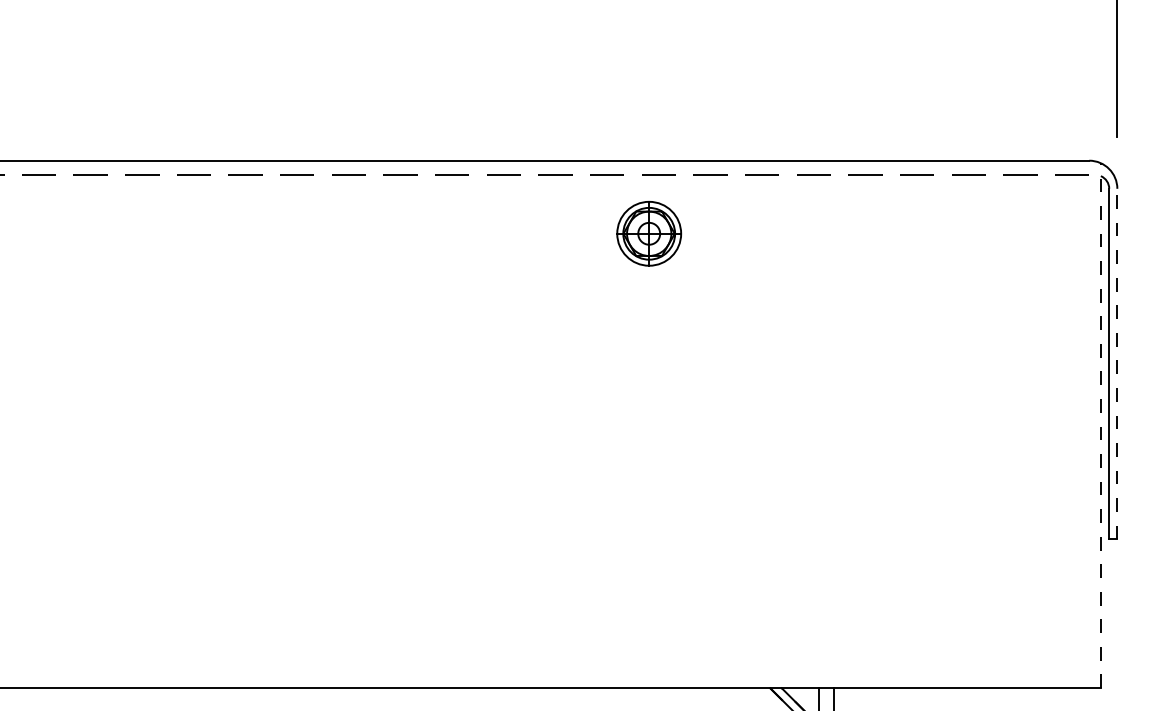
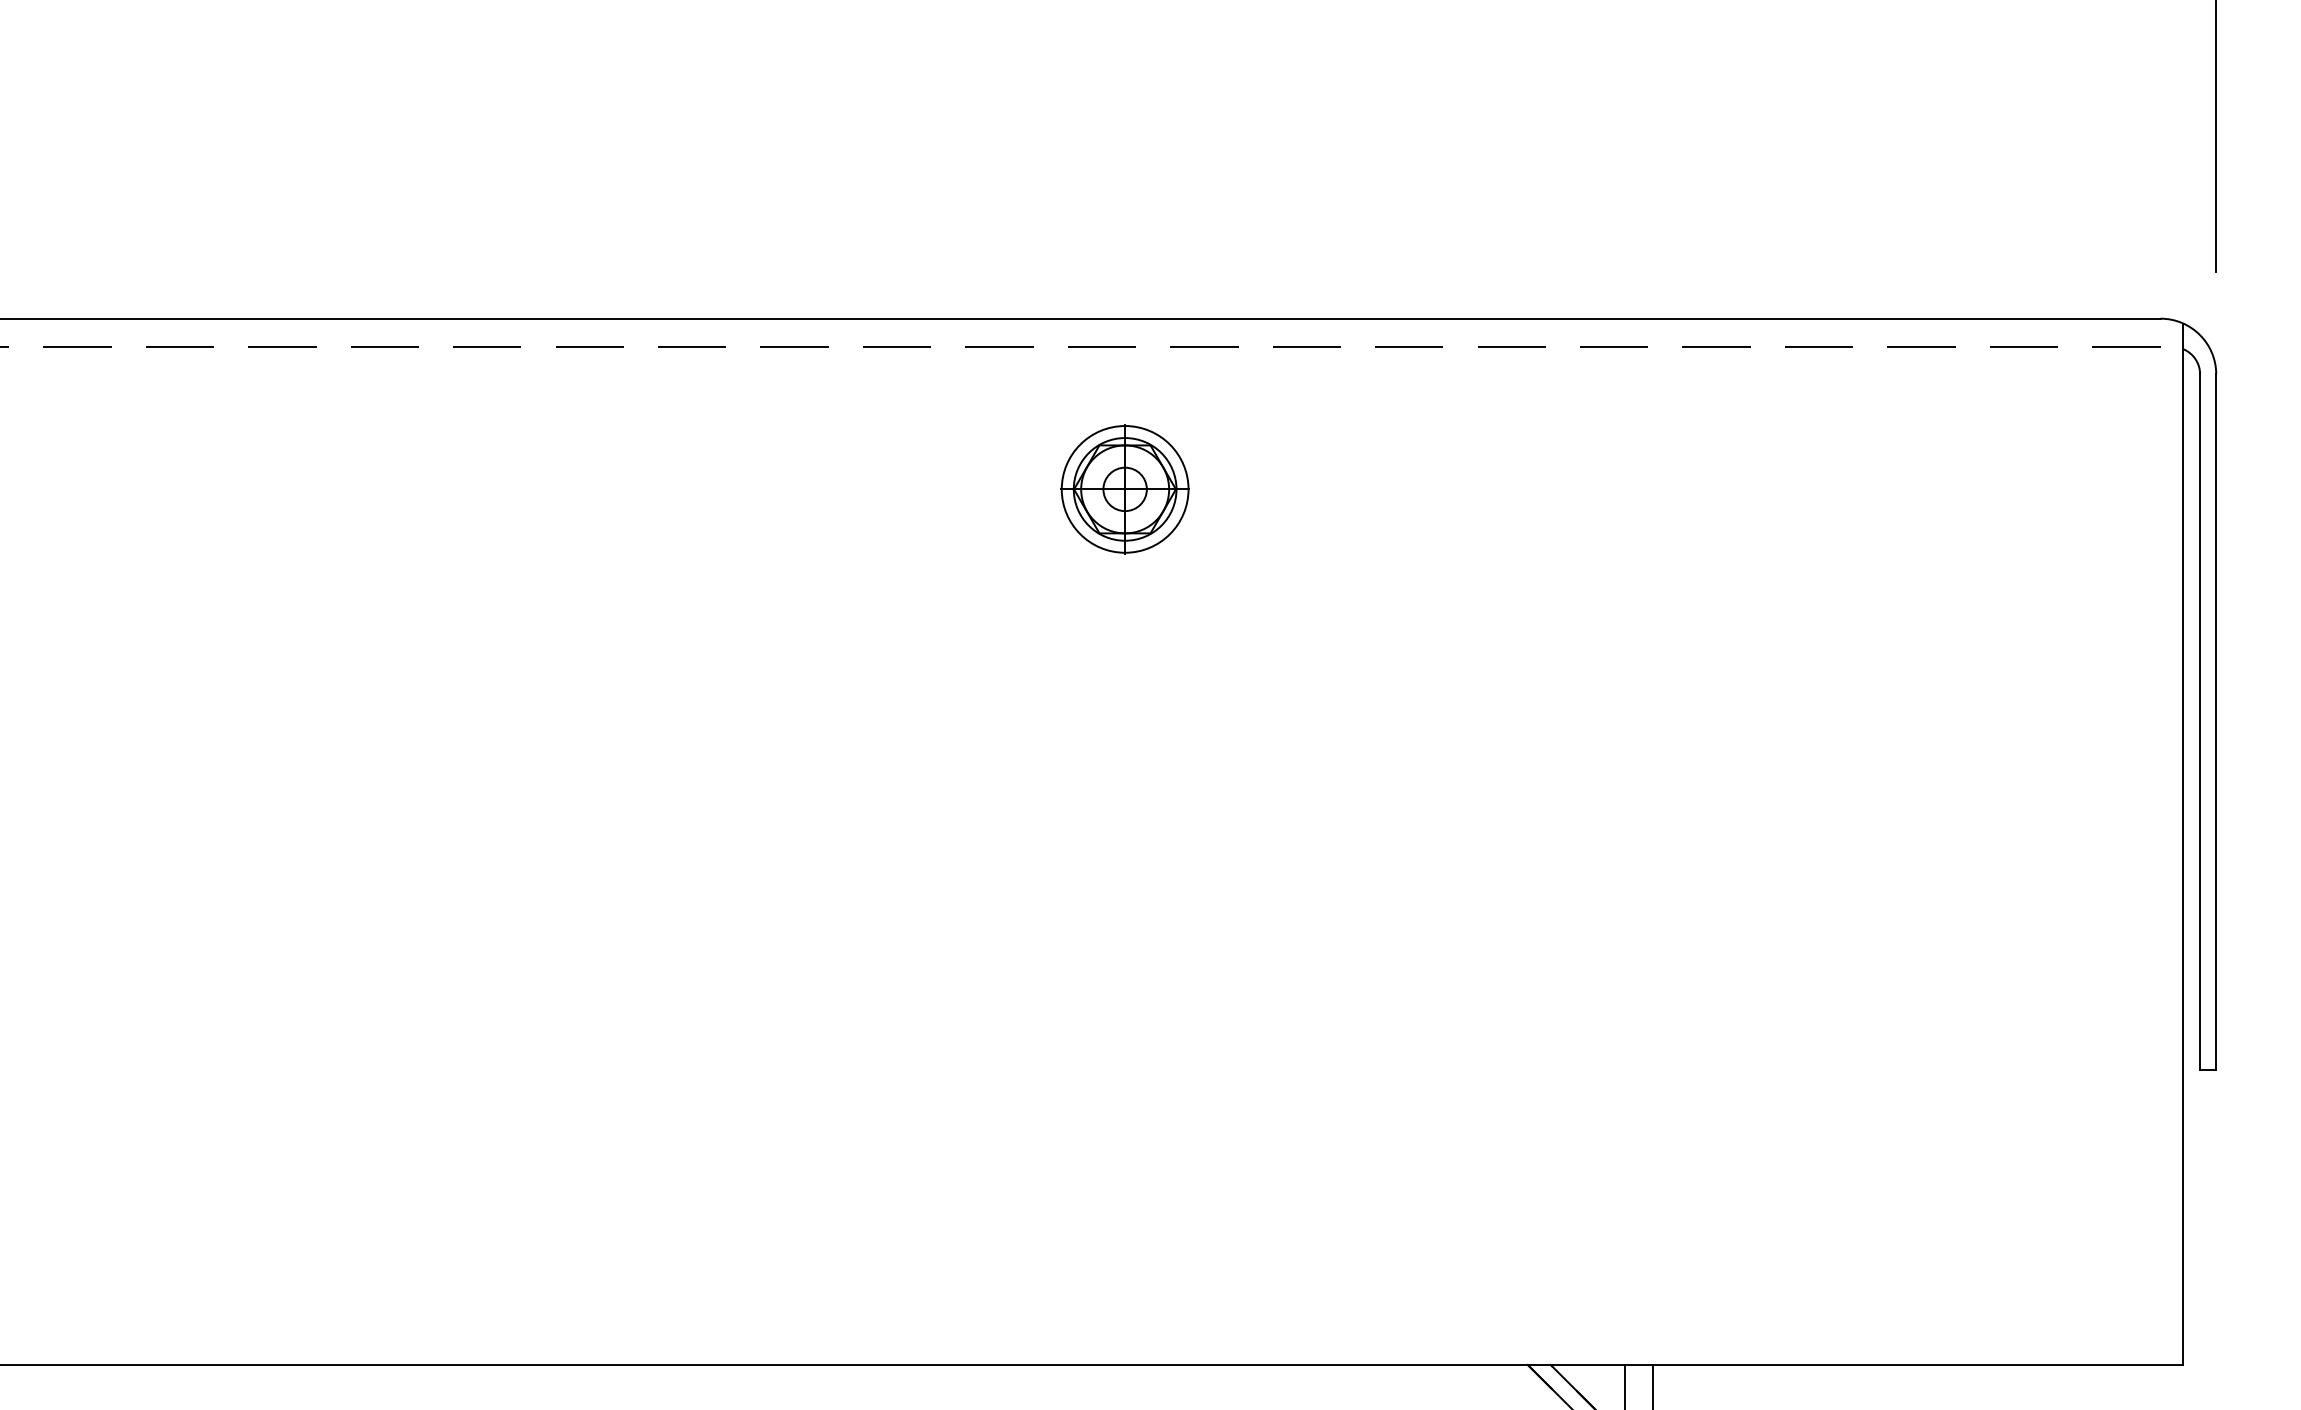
part: (649, 233) -> (1125, 488), moved
line: (1117, 363) -> (2216, 720), dashed -> solid
line: (1100, 425) -> (2182, 843), dashed -> solid

